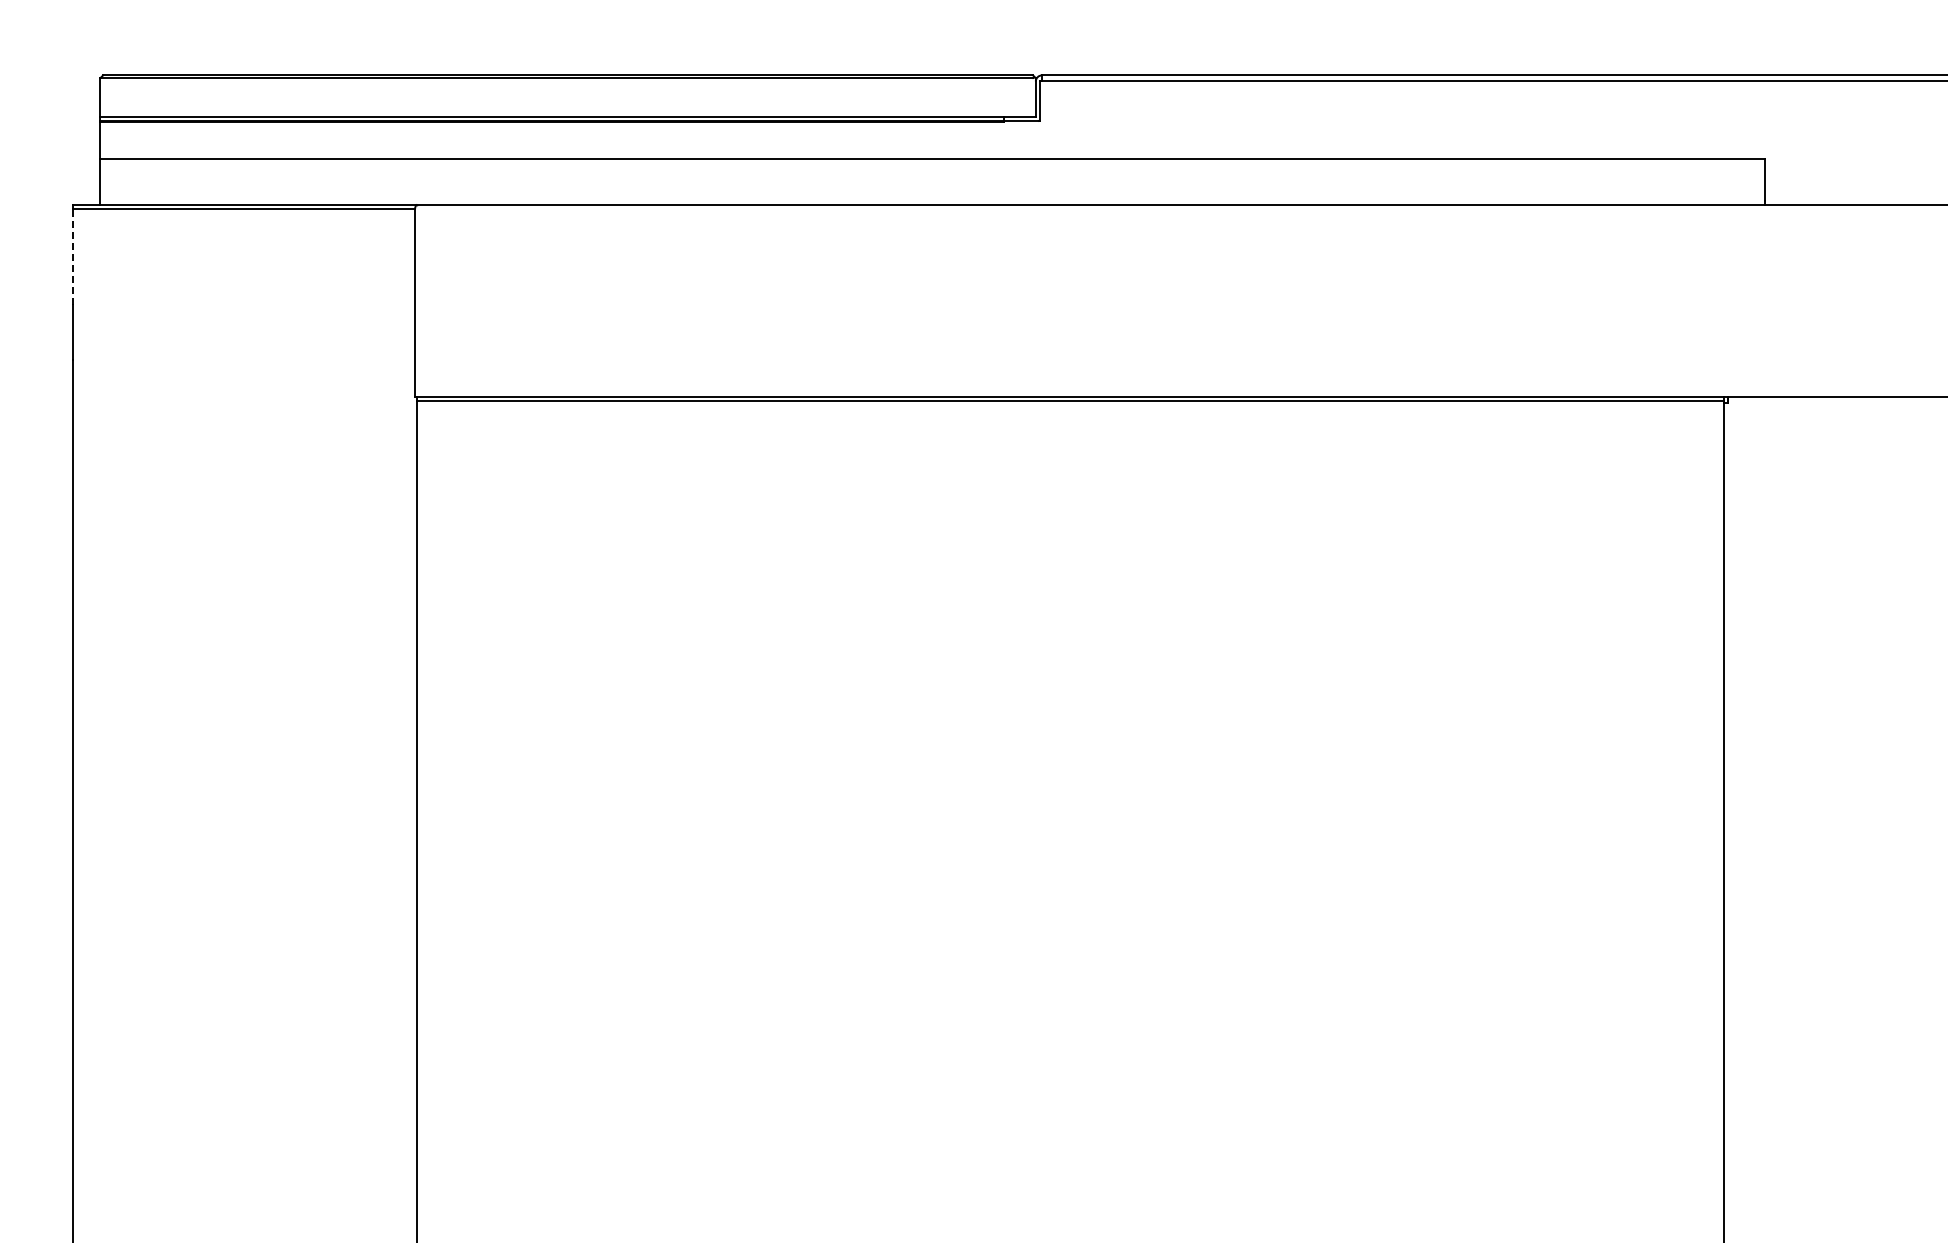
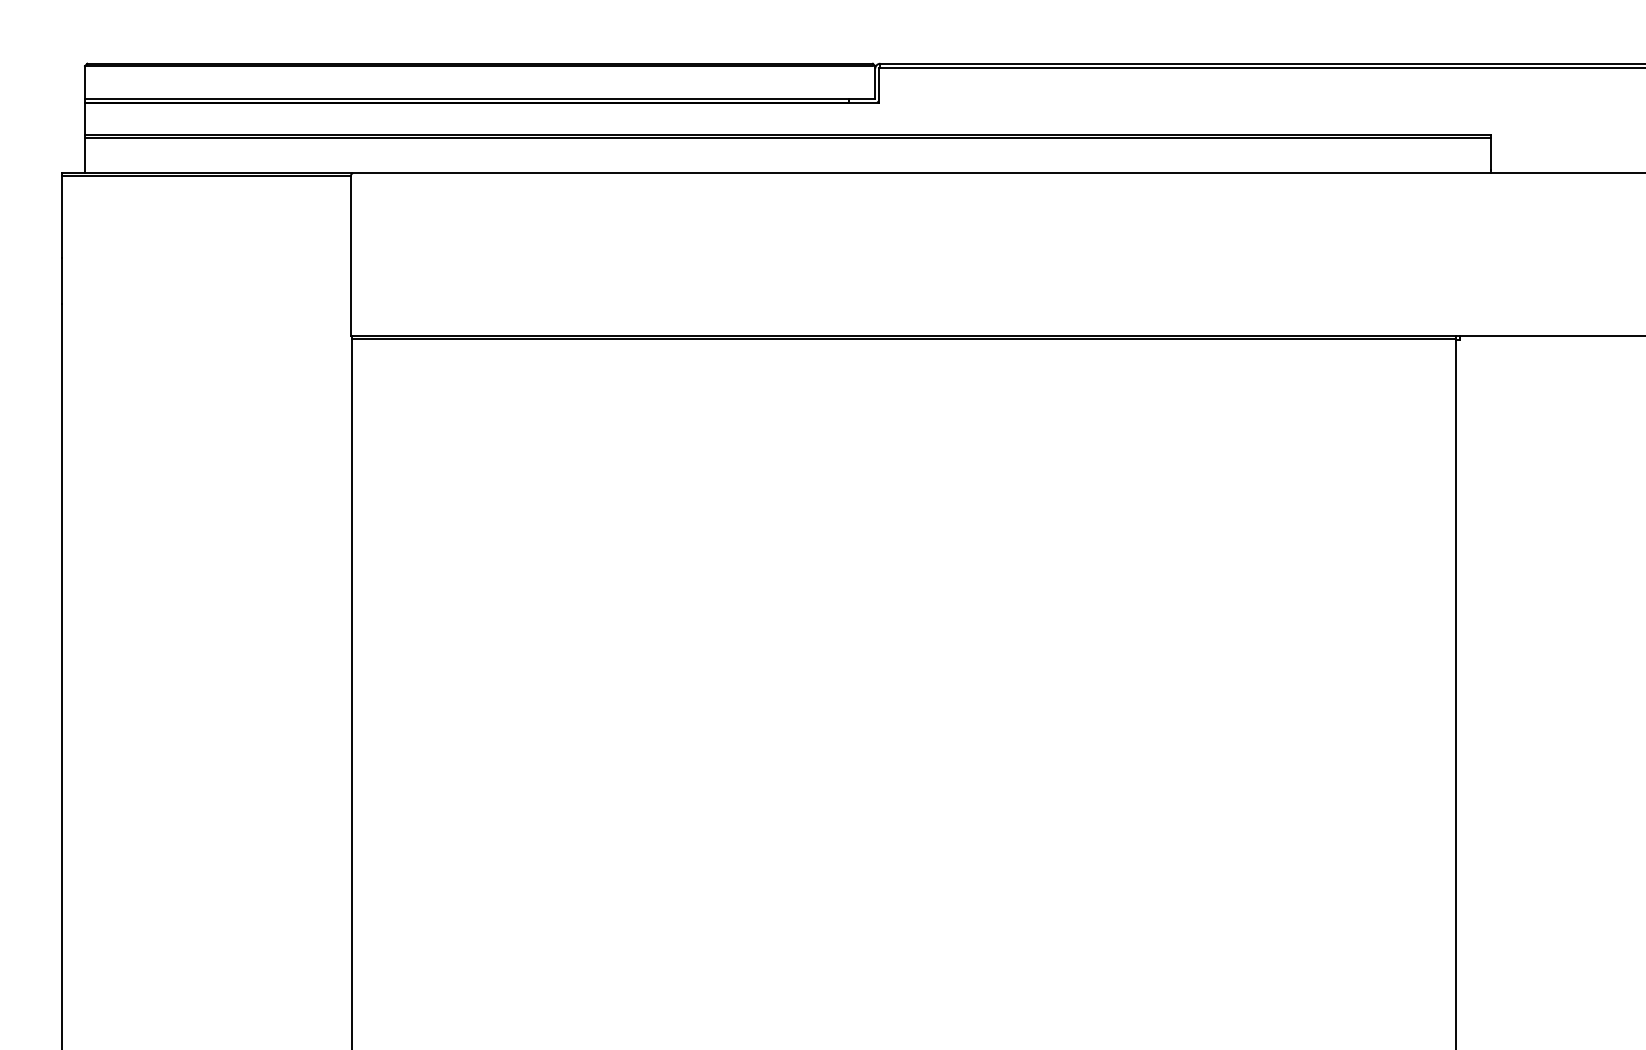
line: (932, 163) -> (787, 138), added
line: (72, 256) -> (61, 216), dashed -> solid

